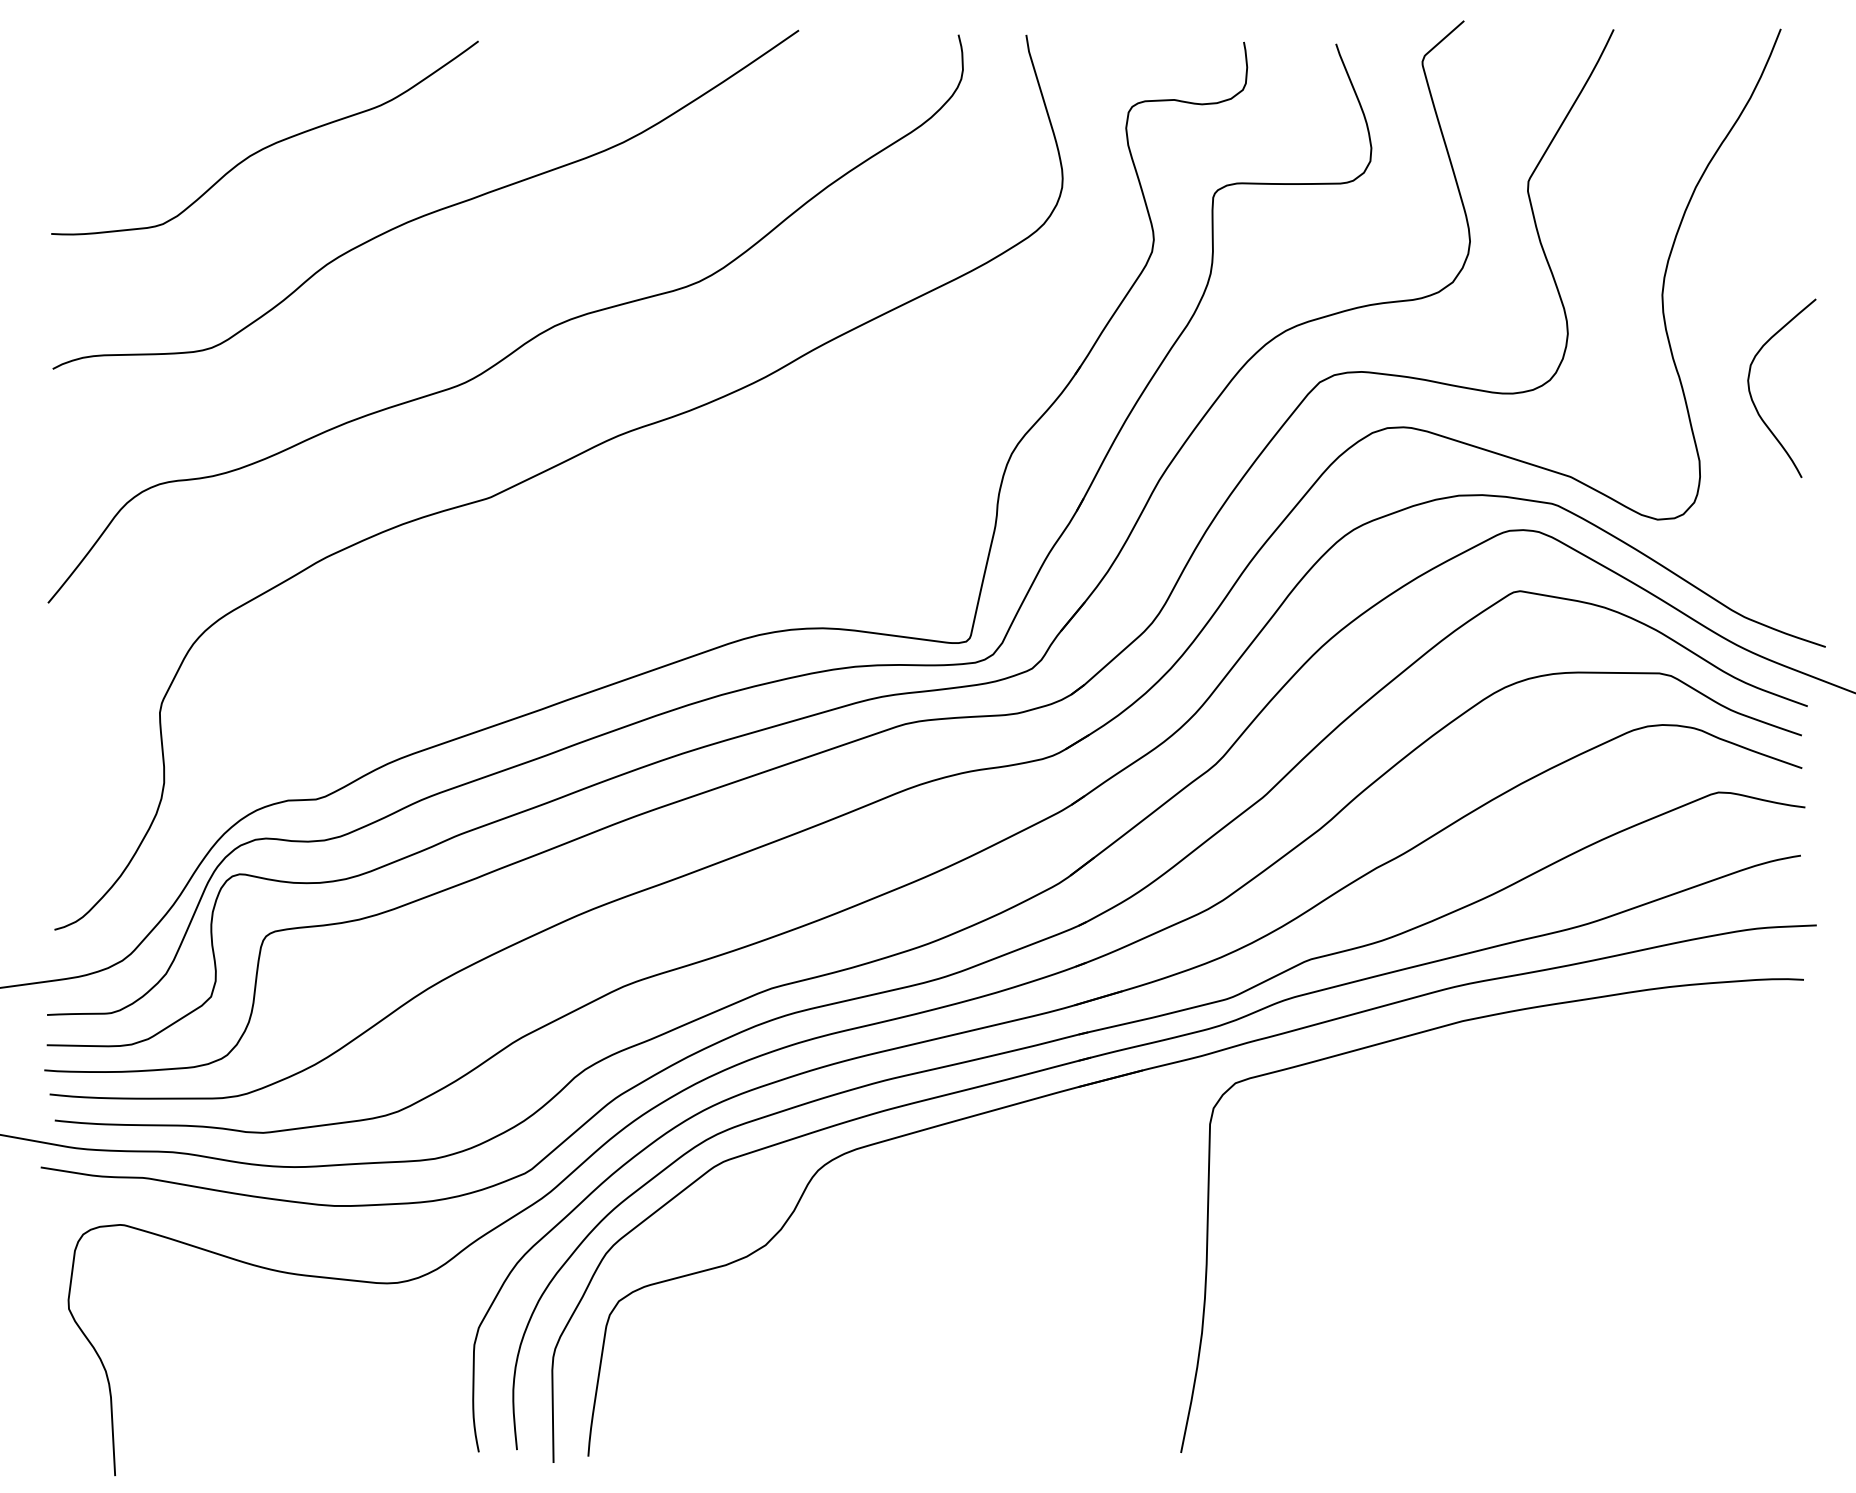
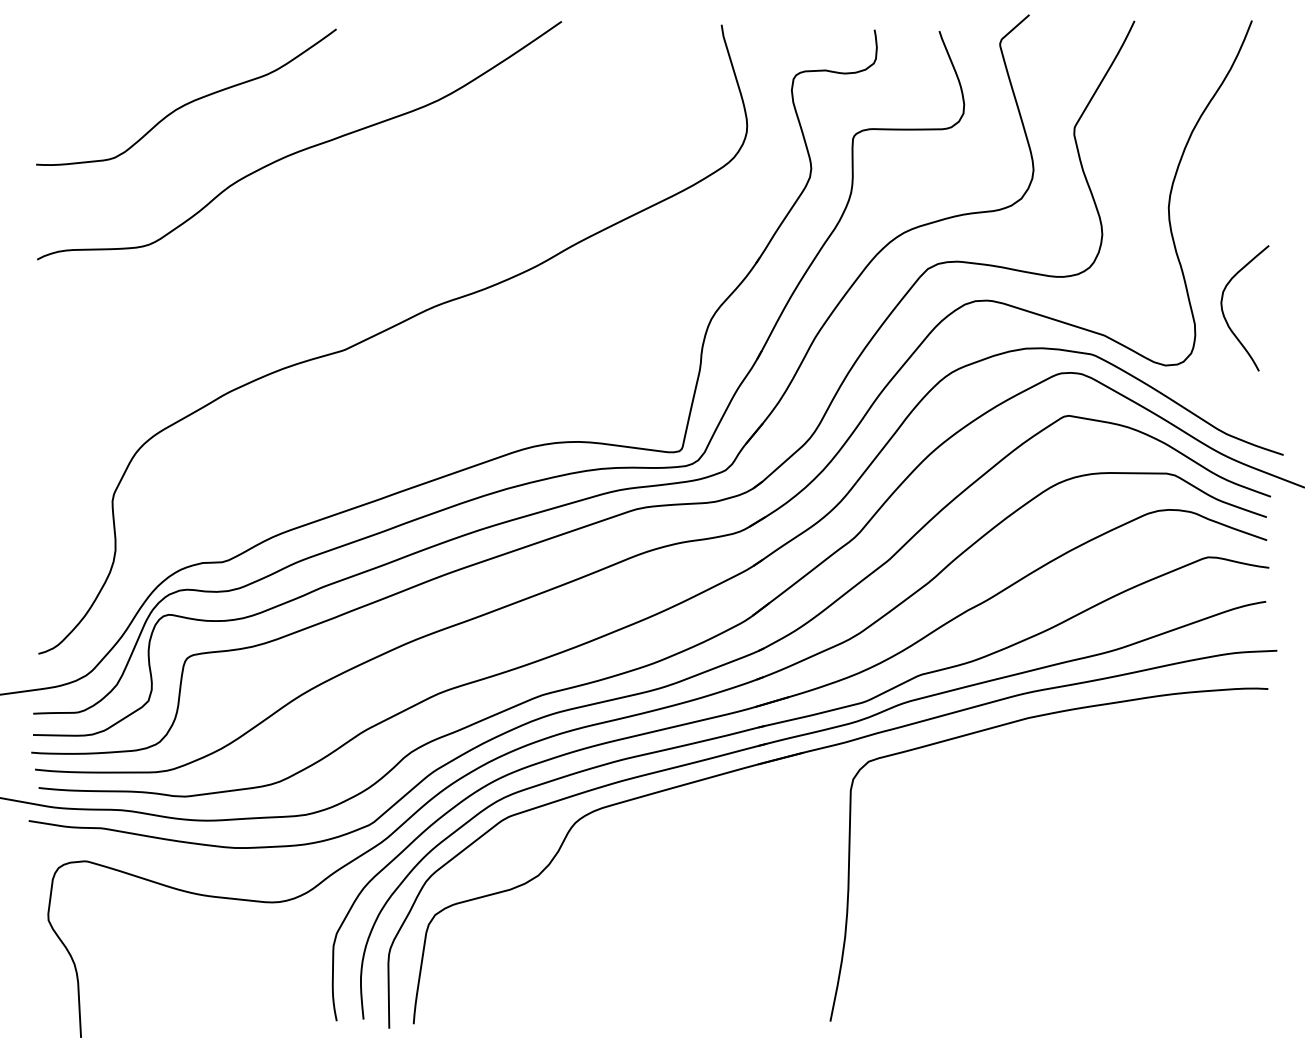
curve: (523, 343) -> (368, 241), removed
curve: (1752, 397) -> (1224, 314), moved

